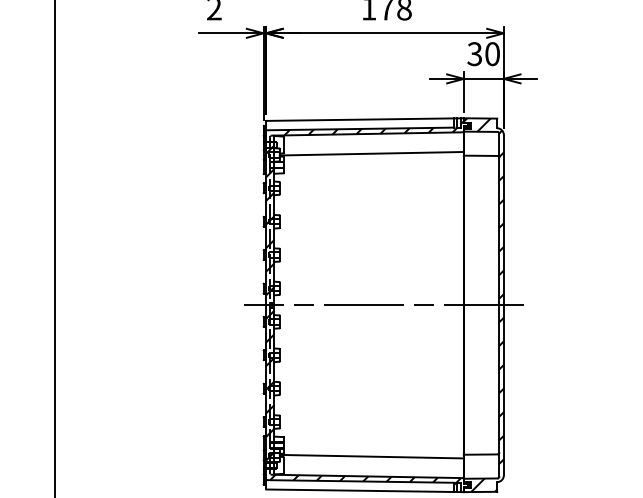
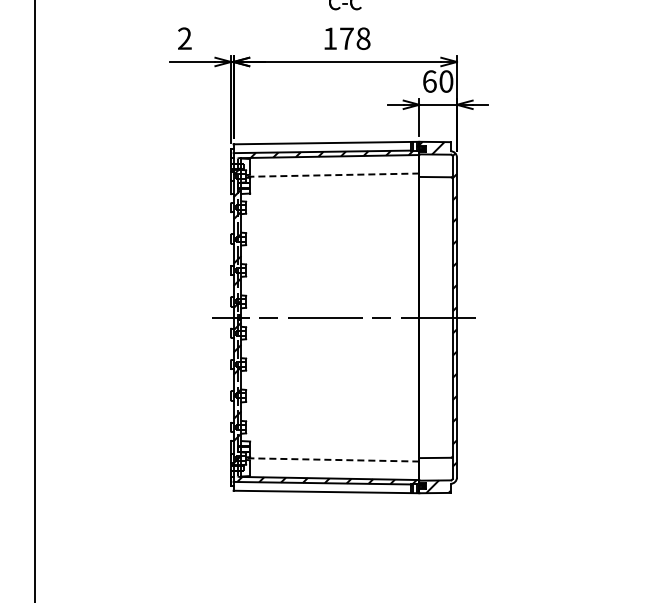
text: (474, 54) -> (429, 81), 30 -> 60
line: (371, 154) -> (332, 175), solid -> dashed
line: (371, 456) -> (332, 459), solid -> dashed

